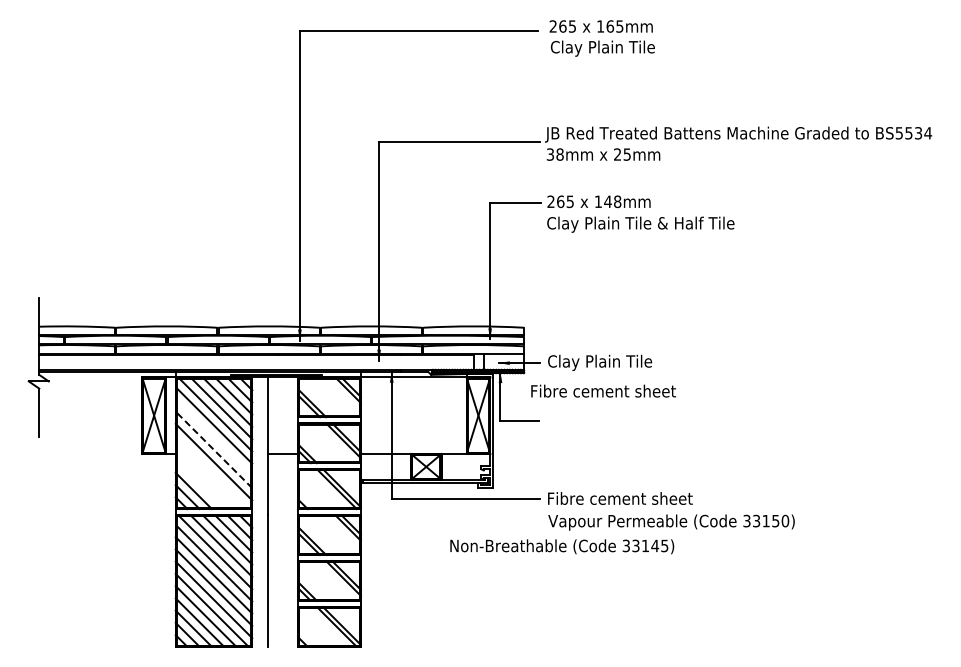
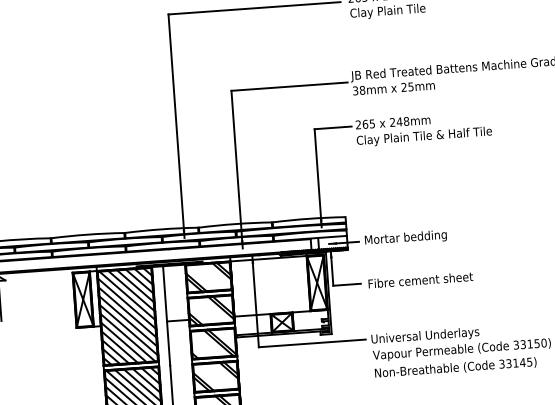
text: (597, 201) -> (391, 122), 148mm -> 248mm
text: (604, 362) -> (405, 238), Clay Plain Tile -> Mortar bedding
text: (603, 390) -> (420, 279), moved
line: (213, 437) -> (127, 312), added
line: (213, 449) -> (127, 321), dashed -> solid
line: (211, 472) -> (127, 337), added
line: (205, 478) -> (123, 342), added
line: (199, 484) -> (119, 347), added
text: (622, 500) -> (425, 336), Fibre cement sheet -> Universal Underlays
text: (562, 546) -> (455, 367), moved

